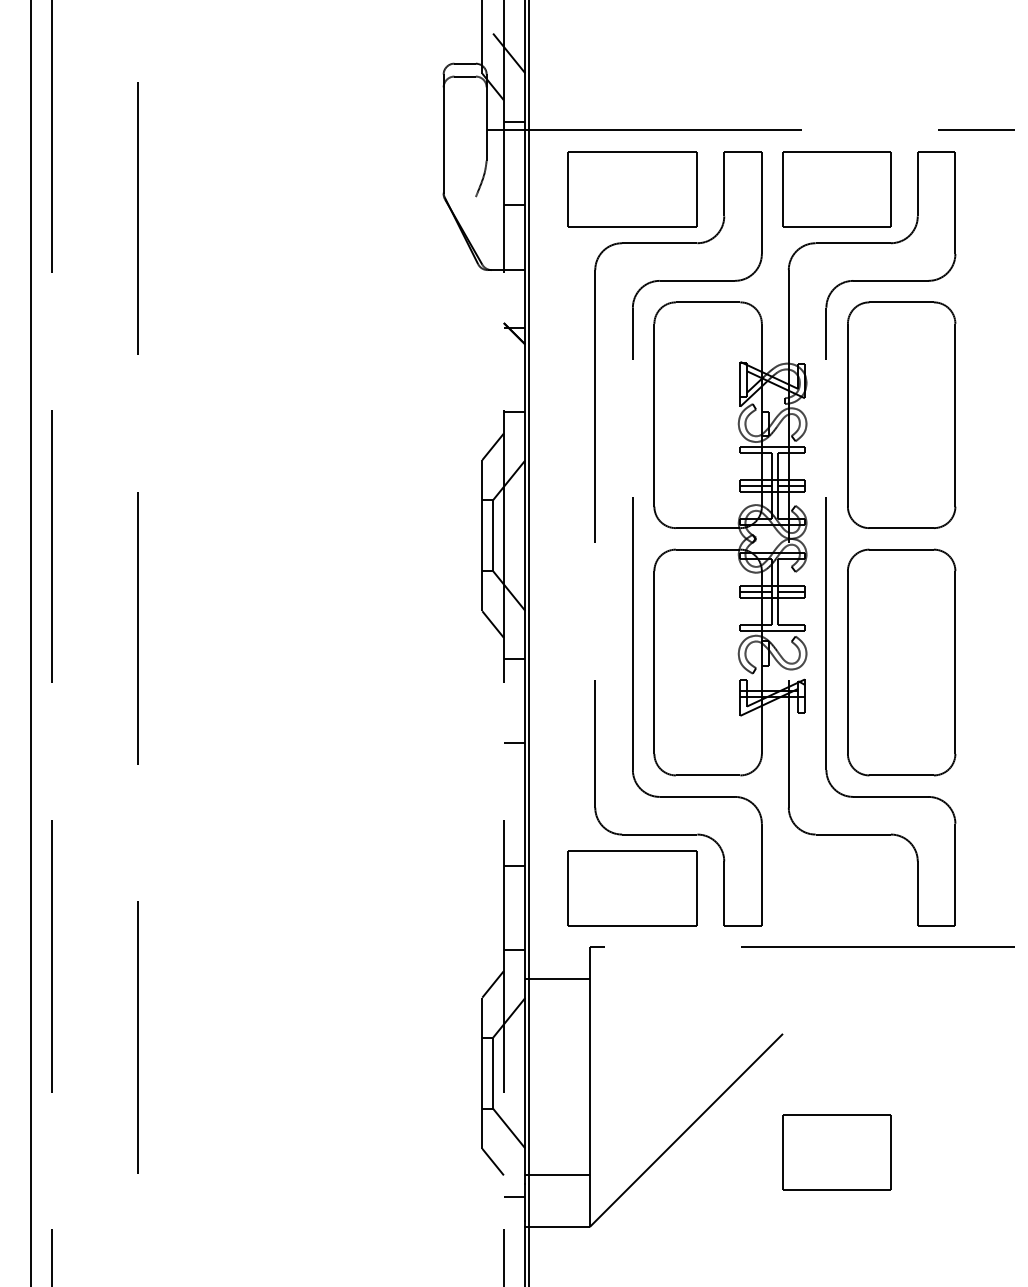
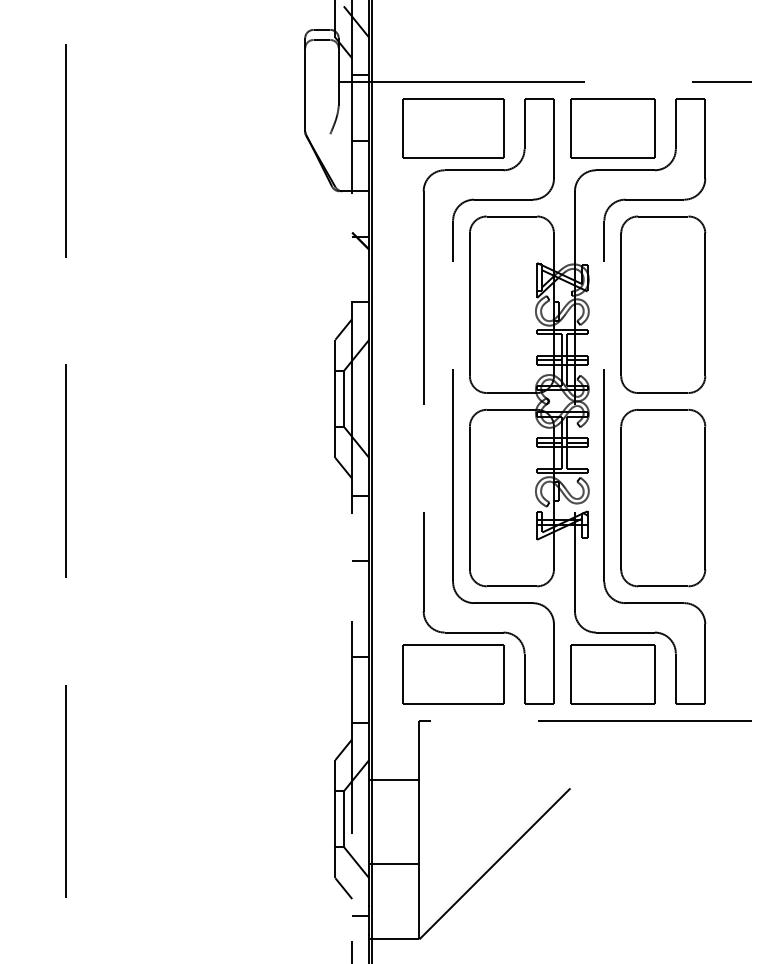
line: (557, 978) -> (394, 779), moved
part: (836, 1152) -> (612, 674), moved
line: (557, 1175) -> (394, 863), moved

